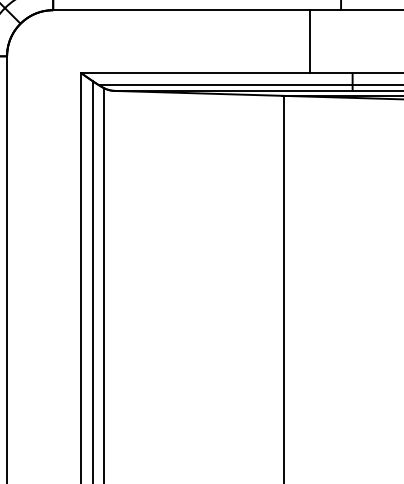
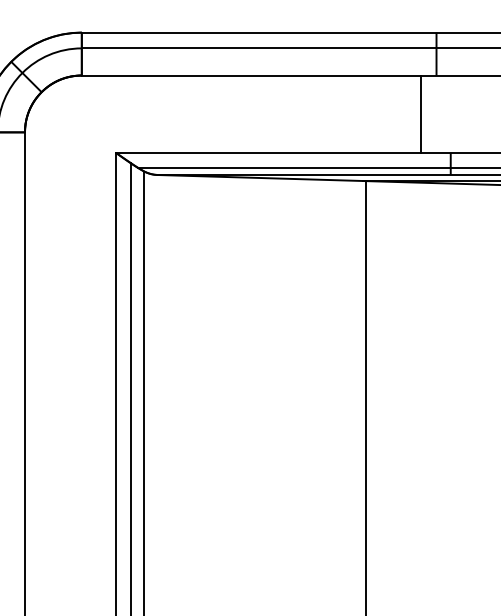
line: (310, 41) -> (421, 113), moved

